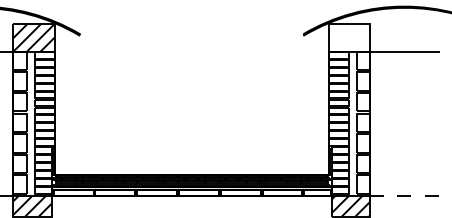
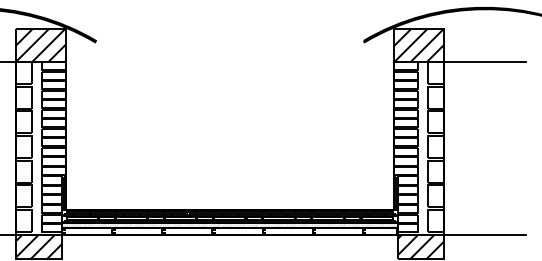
hatch: (349, 38) -> (418, 45), added
line: (404, 195) -> (485, 234), dashed -> solid

